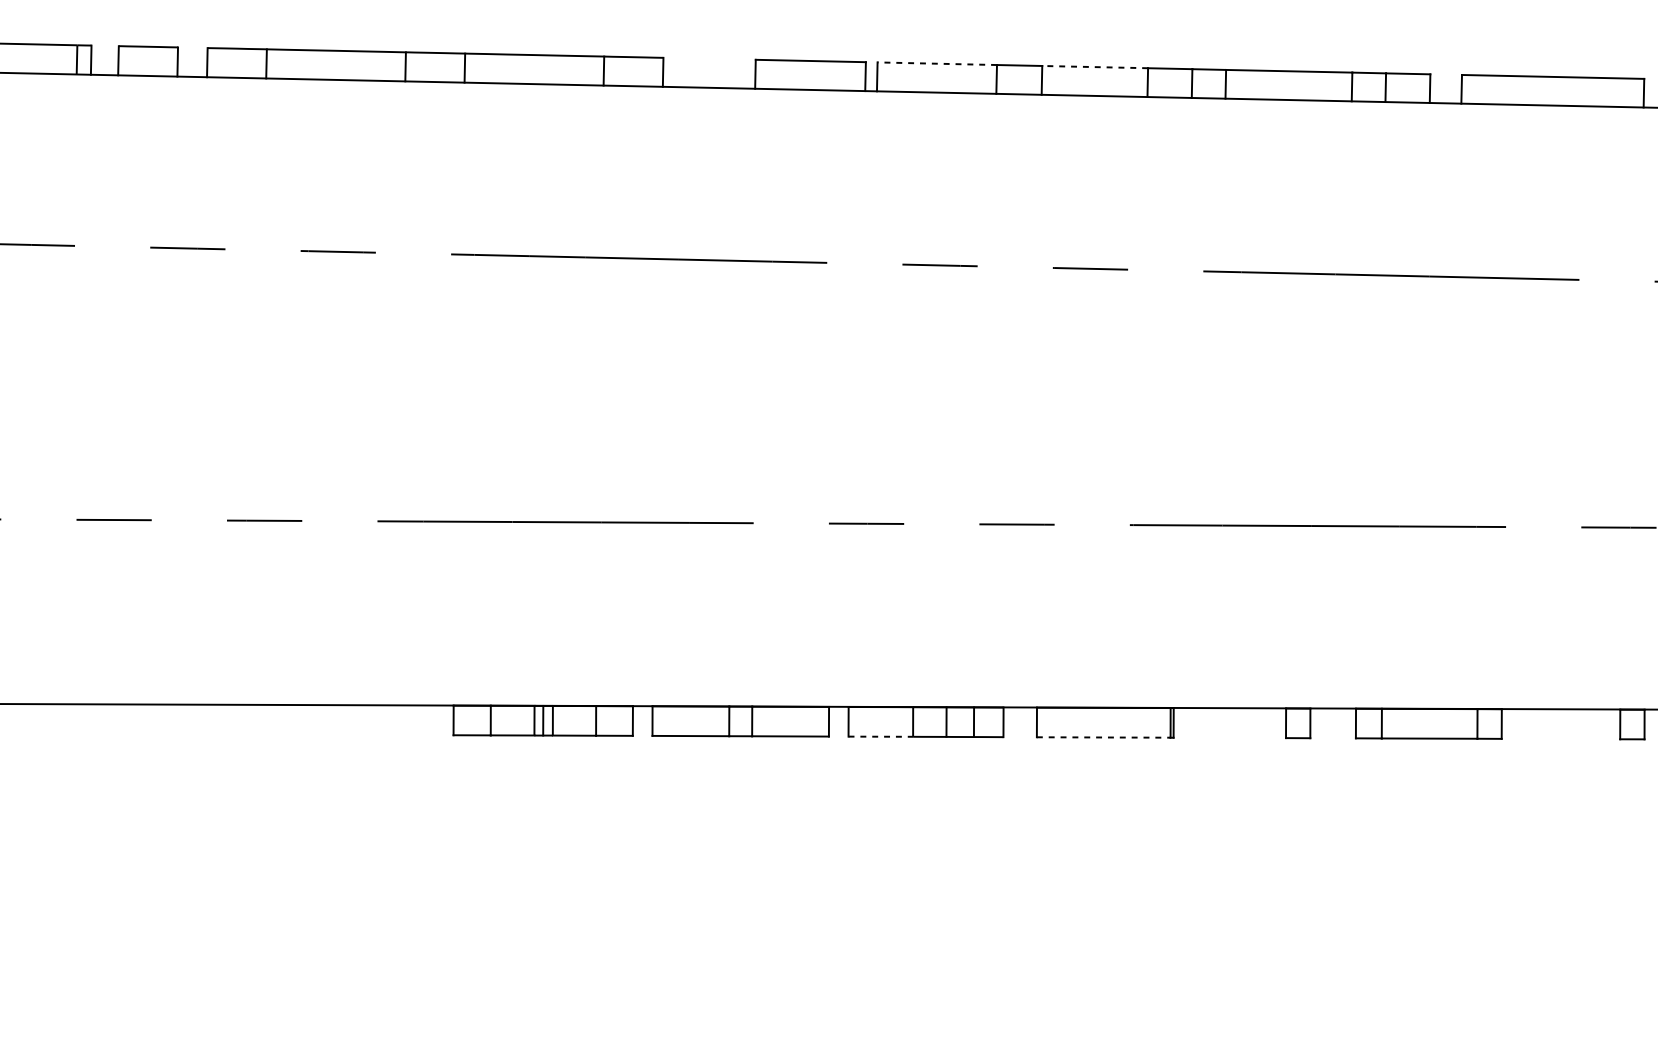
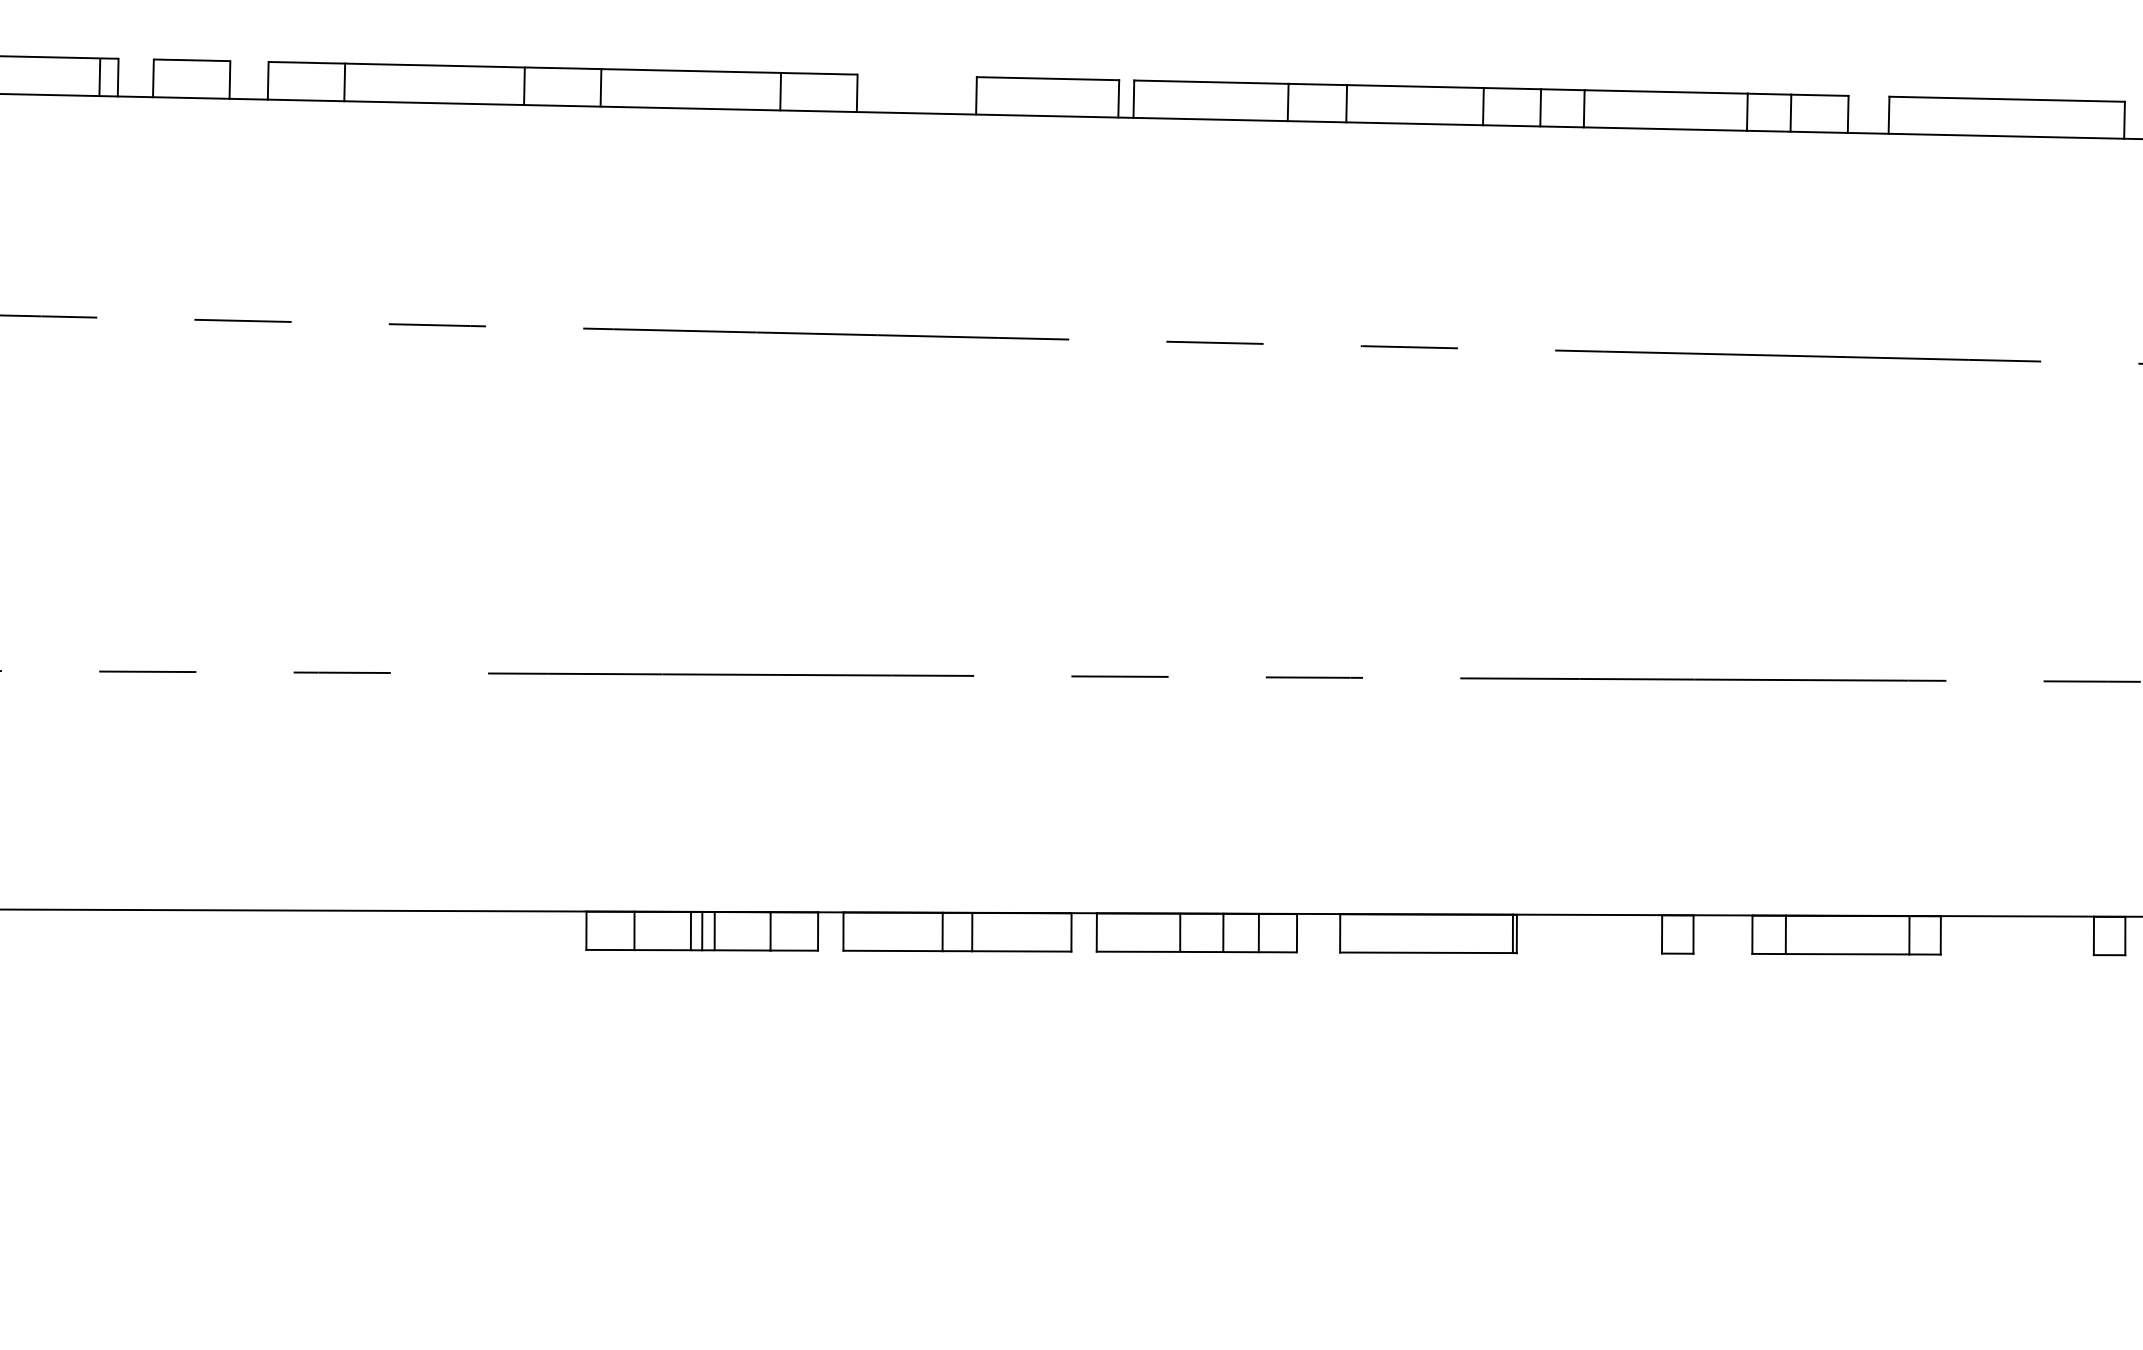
line: (936, 63) -> (1210, 82), dashed -> solid
line: (1094, 67) -> (1414, 86), dashed -> solid
line: (880, 736) -> (1138, 951), dashed -> solid
line: (1104, 737) -> (1427, 952), dashed -> solid

